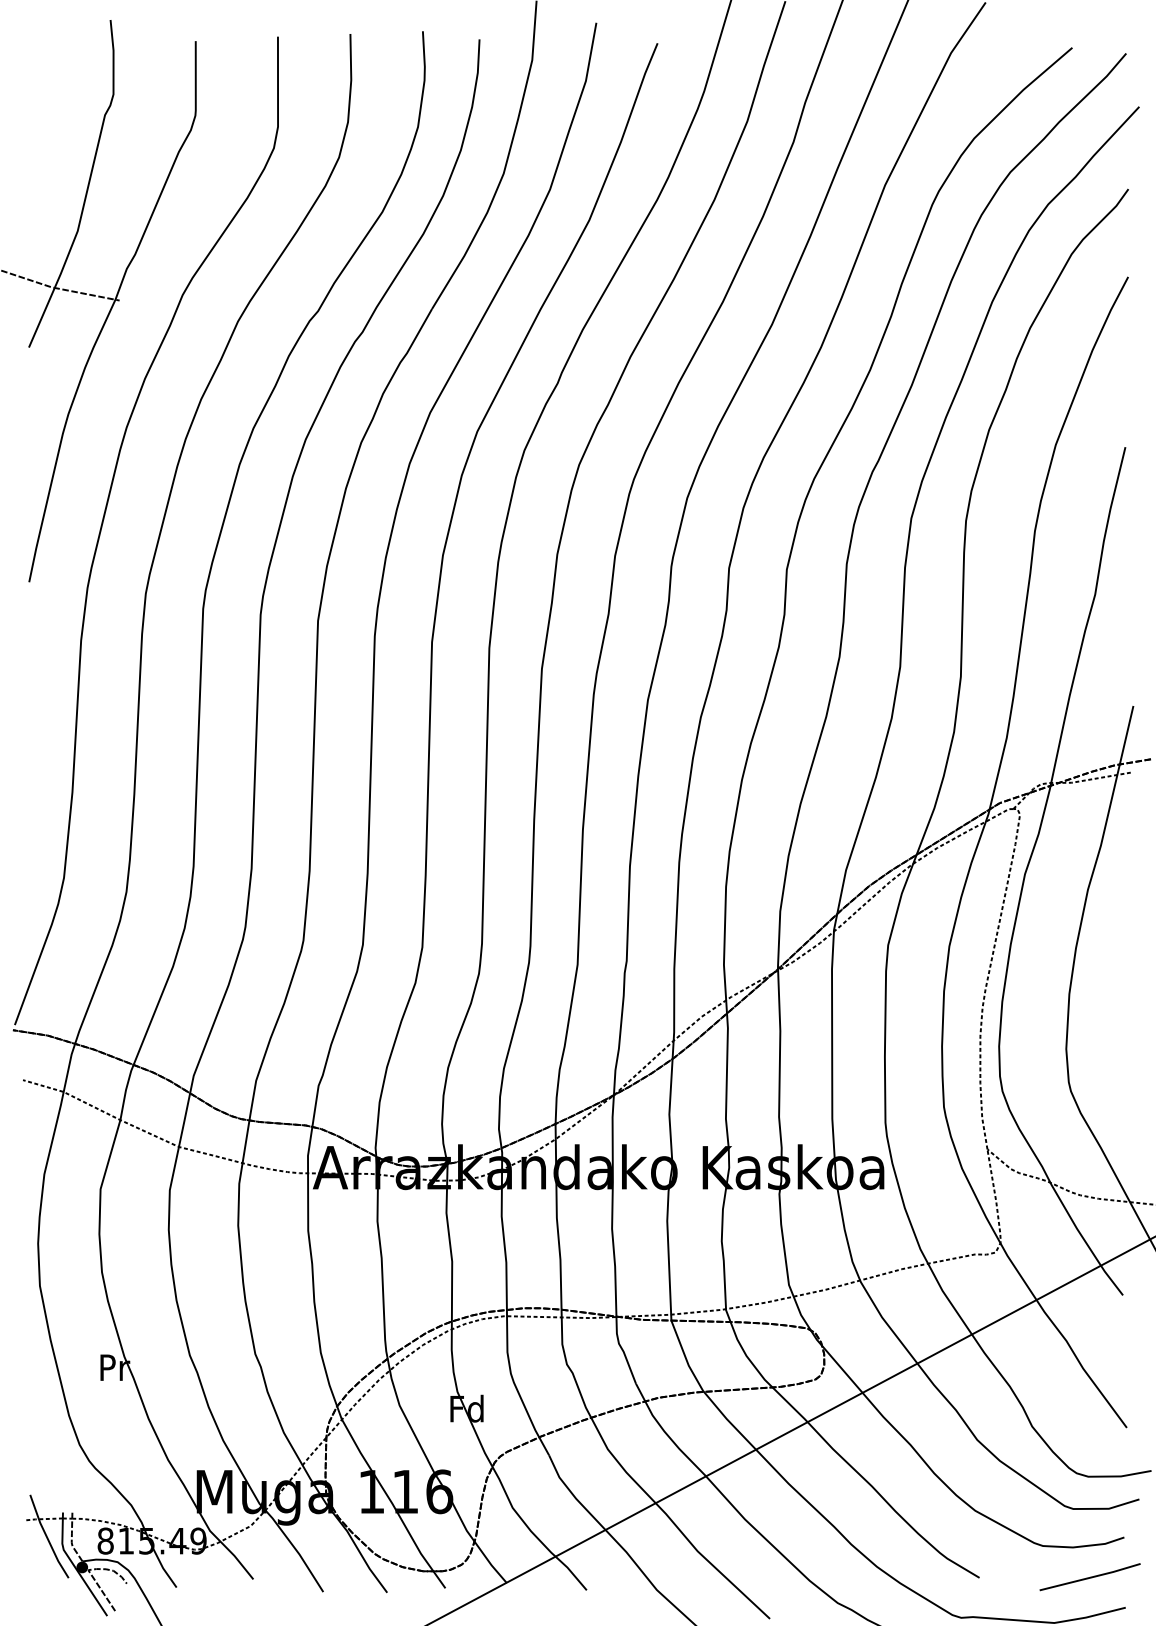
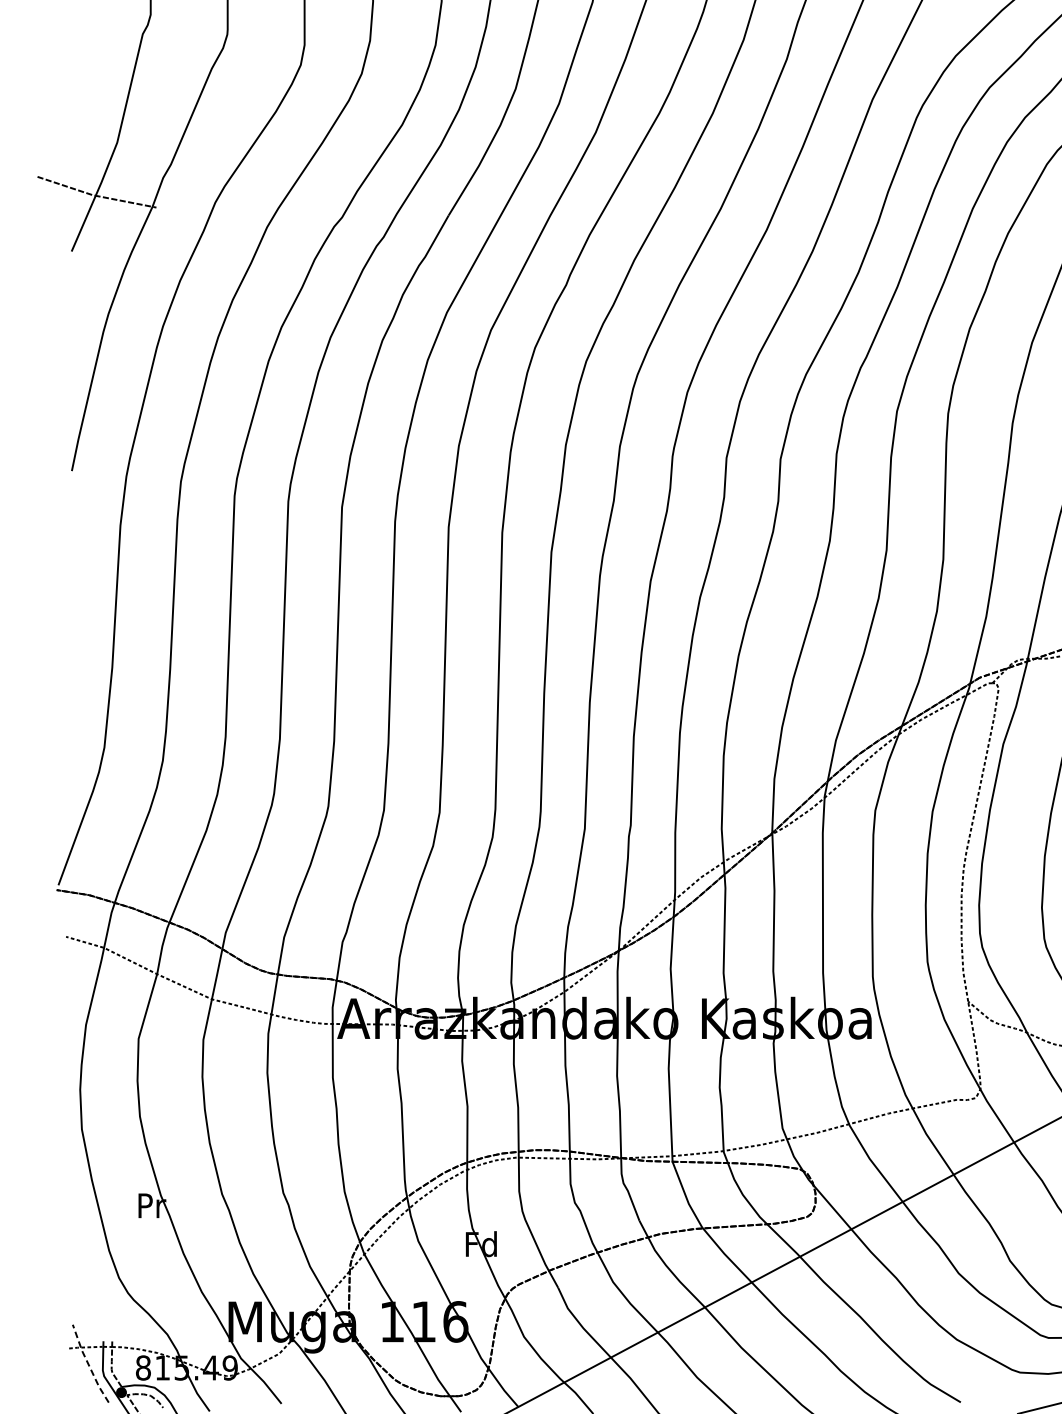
line: (46, 1537) -> (88, 1364), solid -> dashed

